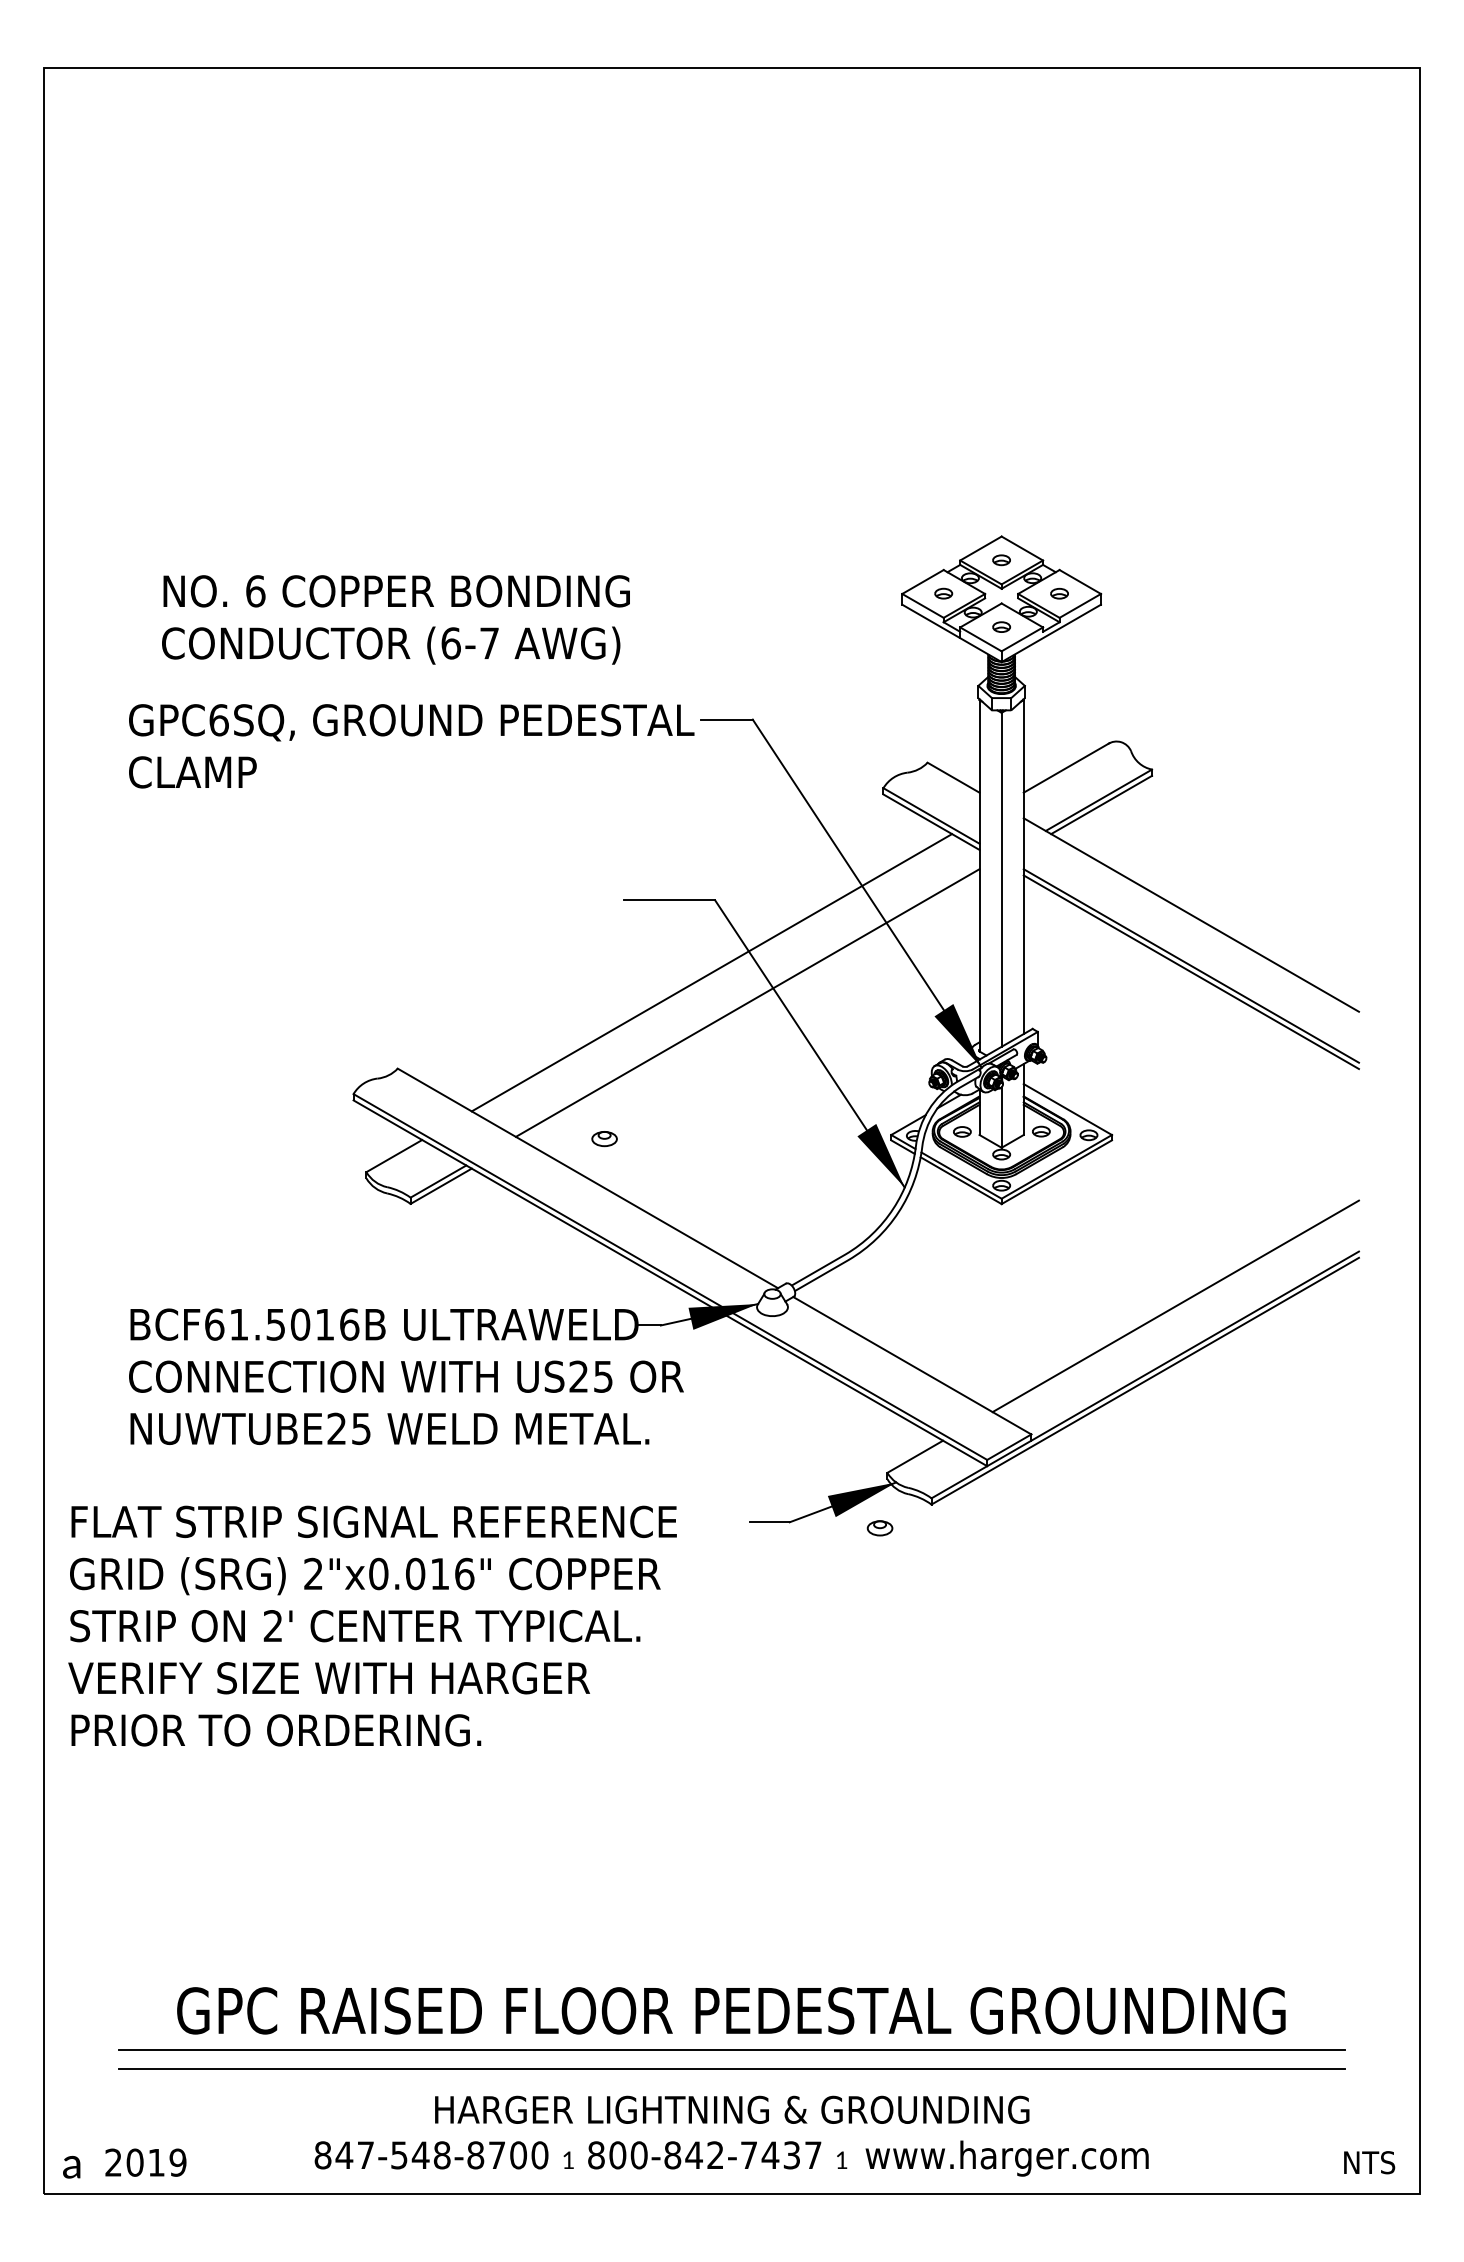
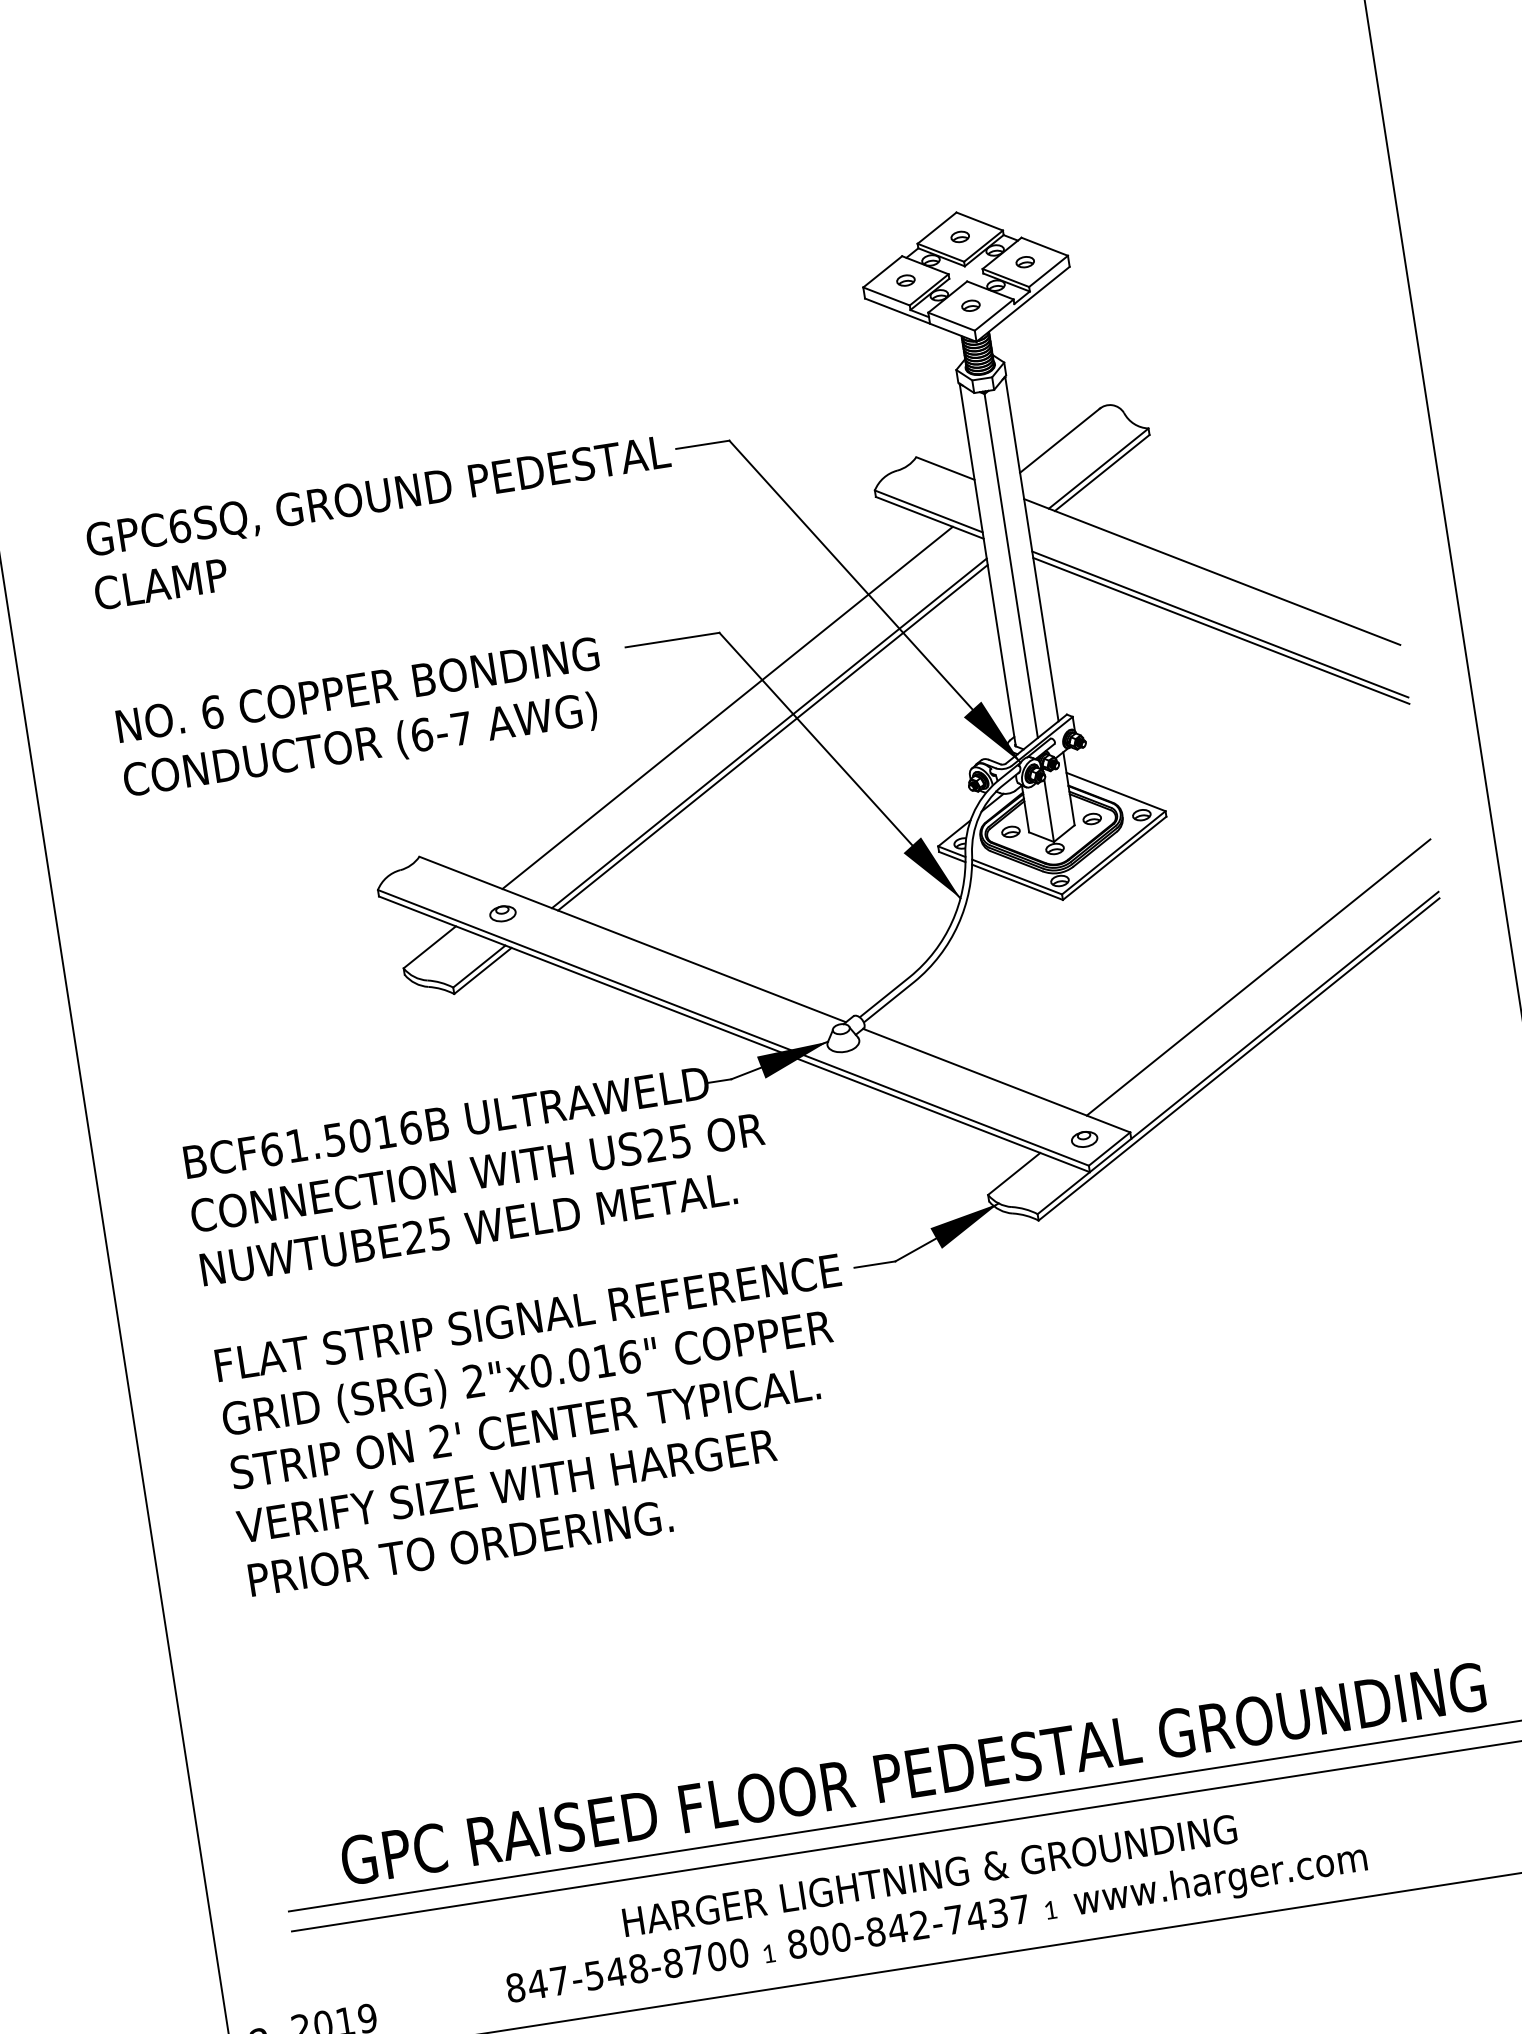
text: (395, 619) -> (360, 719), moved
line: (750, 1007) -> (772, 737), added
part: (604, 1139) -> (502, 914), moved
part: (879, 1528) -> (1084, 1139), moved
text: (372, 1625) -> (542, 1424), moved

